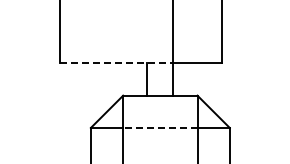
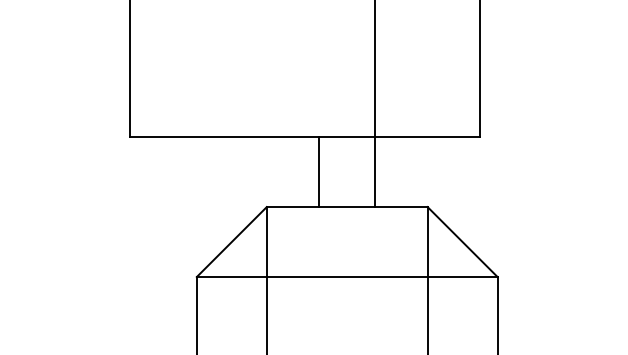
line: (116, 63) -> (252, 137), dashed -> solid
line: (159, 127) -> (345, 275), dashed -> solid

